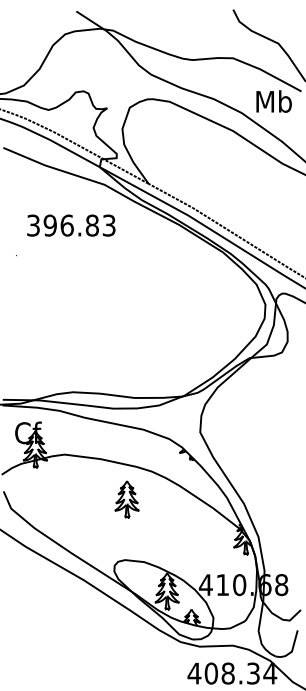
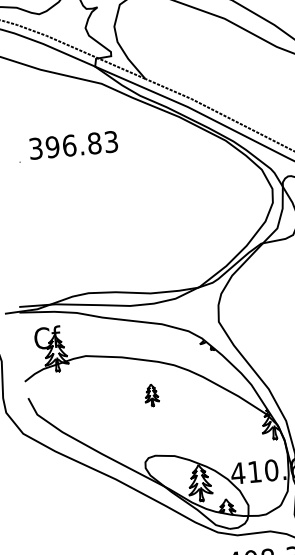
text: (71, 225) -> (73, 145), moved
part: (126, 499) -> (151, 395), size x0.6

